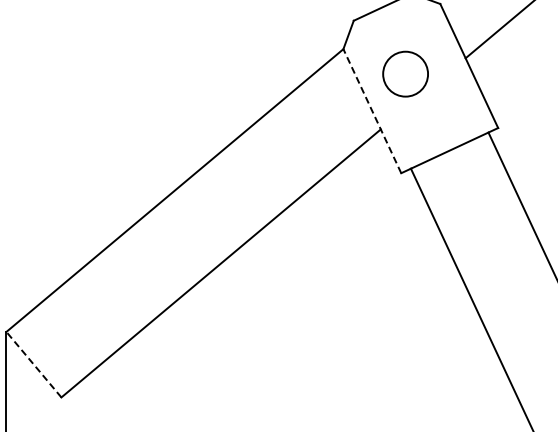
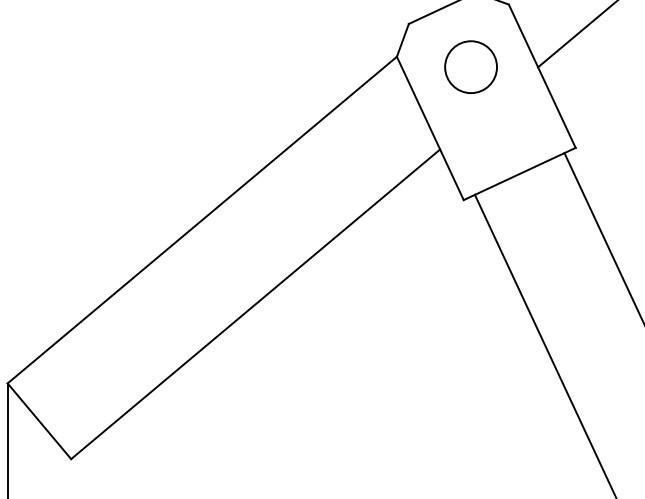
circle: (405, 73) -> (470, 66), moved
line: (372, 110) -> (430, 127), dashed -> solid
line: (33, 364) -> (38, 421), dashed -> solid

